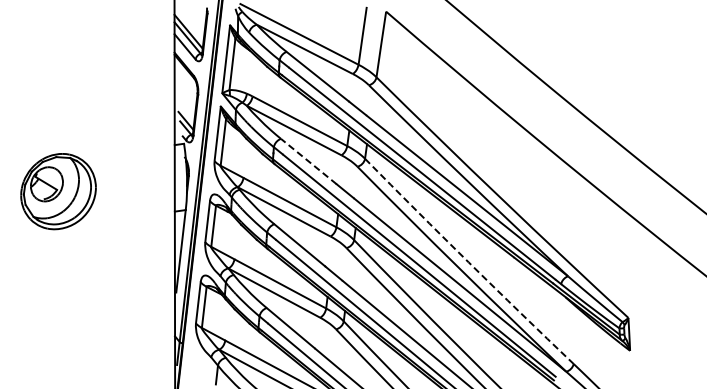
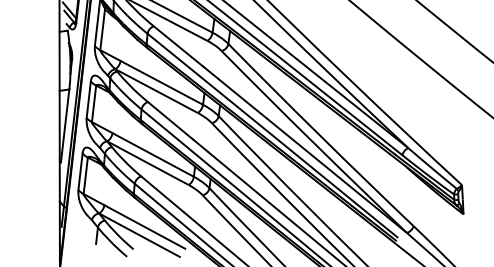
line: (308, 161) -> (178, 46), dashed -> solid
arc: (468, 262) -> (320, 135), dashed -> solid

